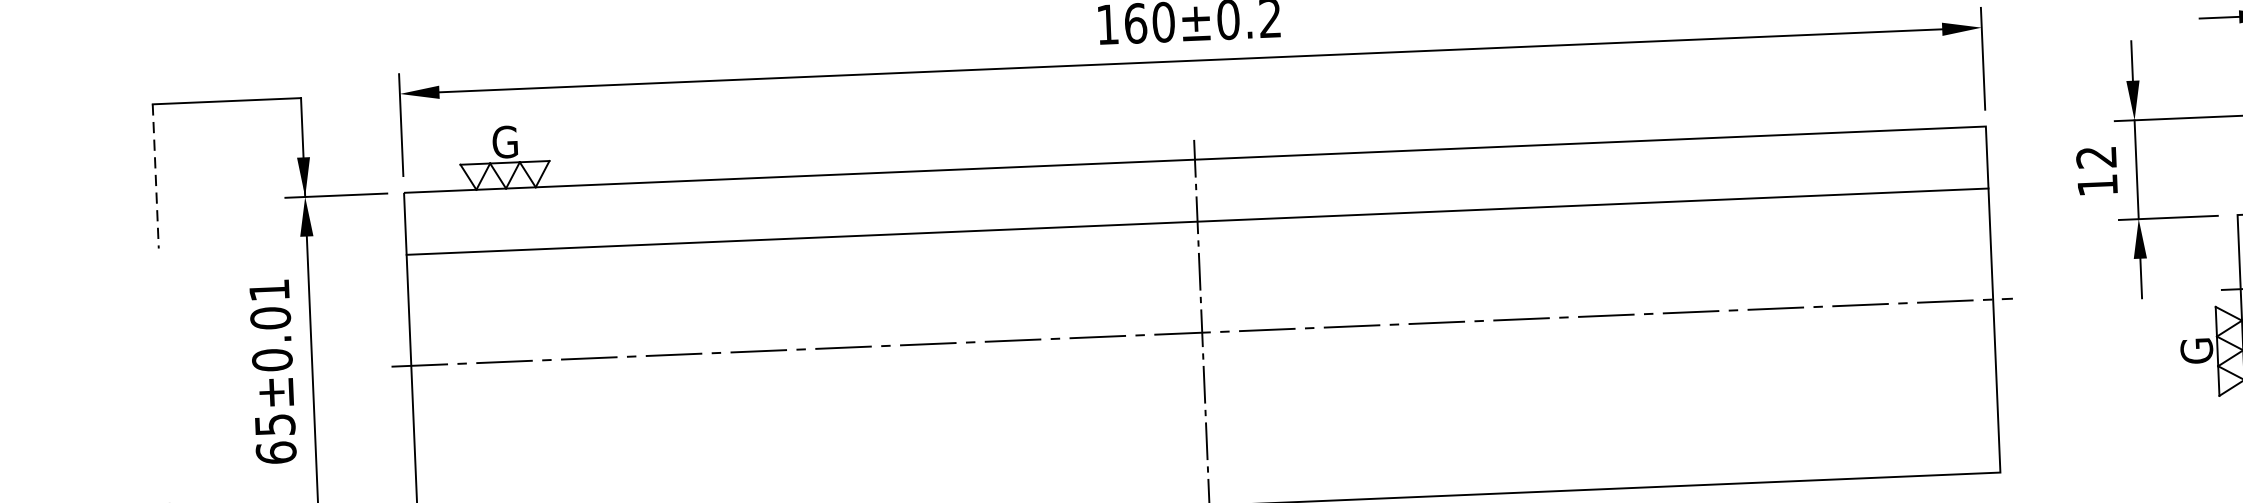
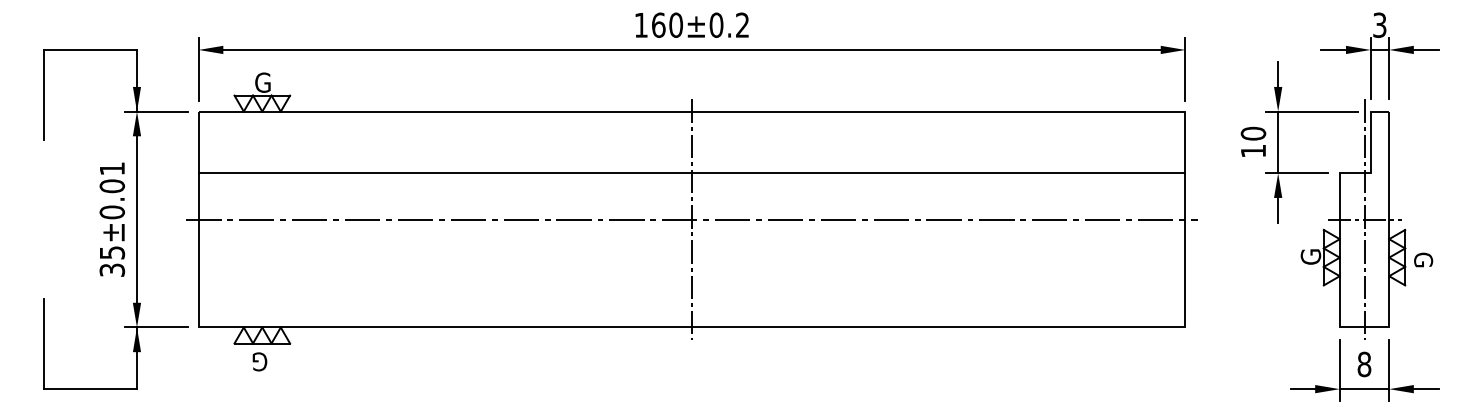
text: (2096, 157) -> (1253, 133), 12 -> 10
line: (155, 175) -> (44, 94), dashed -> solid
line: (1196, 222) -> (691, 173), moved
text: (276, 451) -> (112, 269), 65±0.01 -> 35±0.01

